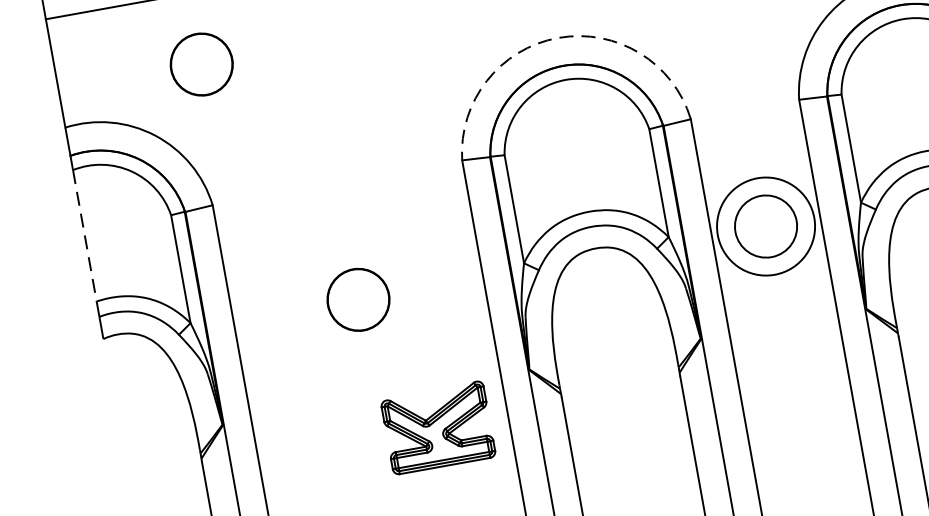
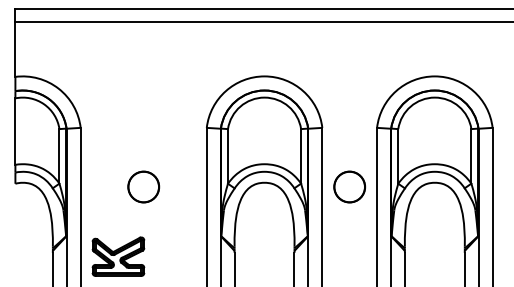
arc: (558, 38) -> (264, 76), dashed -> solid
part: (201, 63) -> (87, 57), removed
circle: (765, 225) -> (349, 186), size x0.62
line: (85, 237) -> (15, 132), dashed -> solid
part: (438, 427) -> (118, 256), moved

